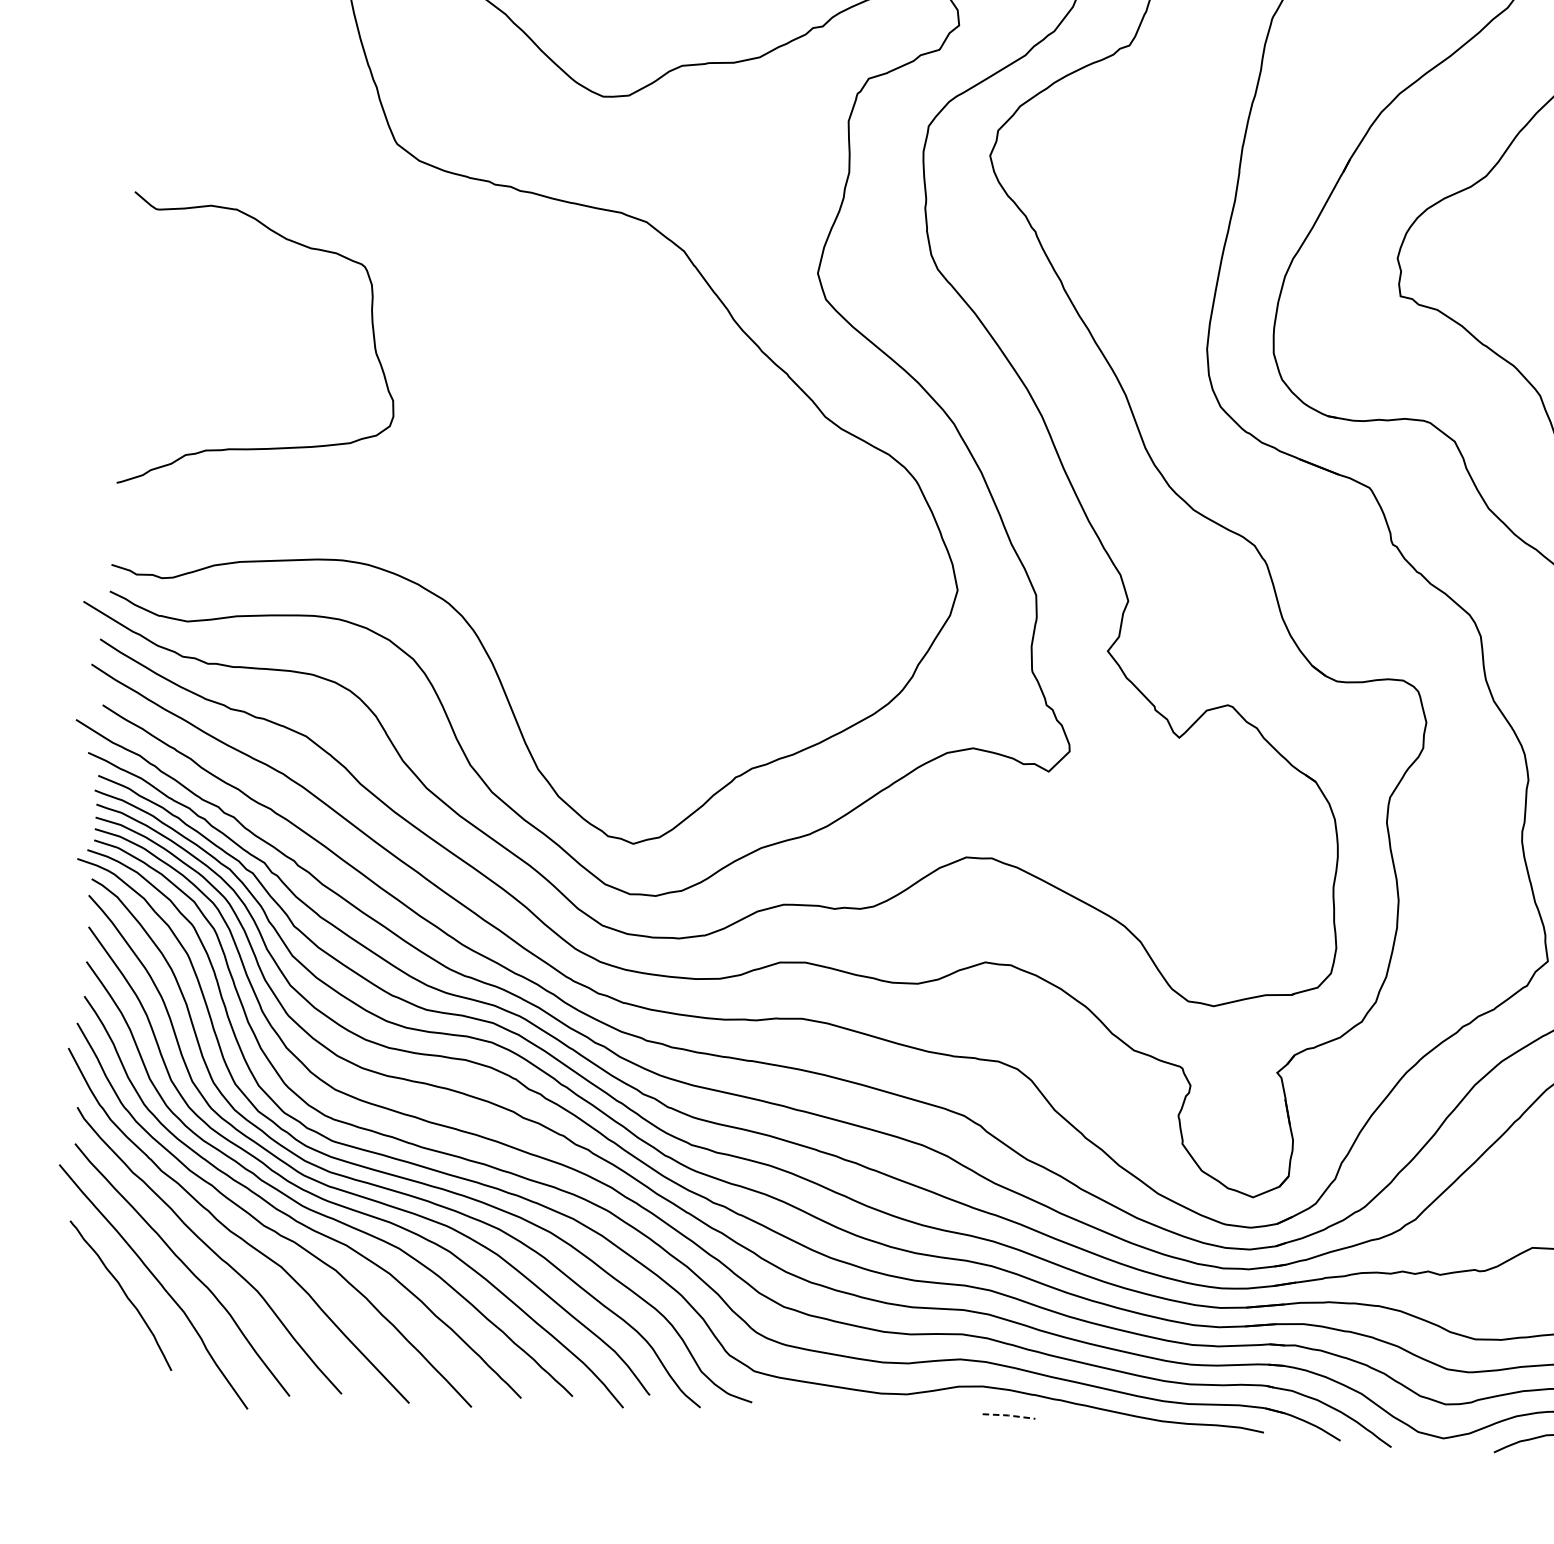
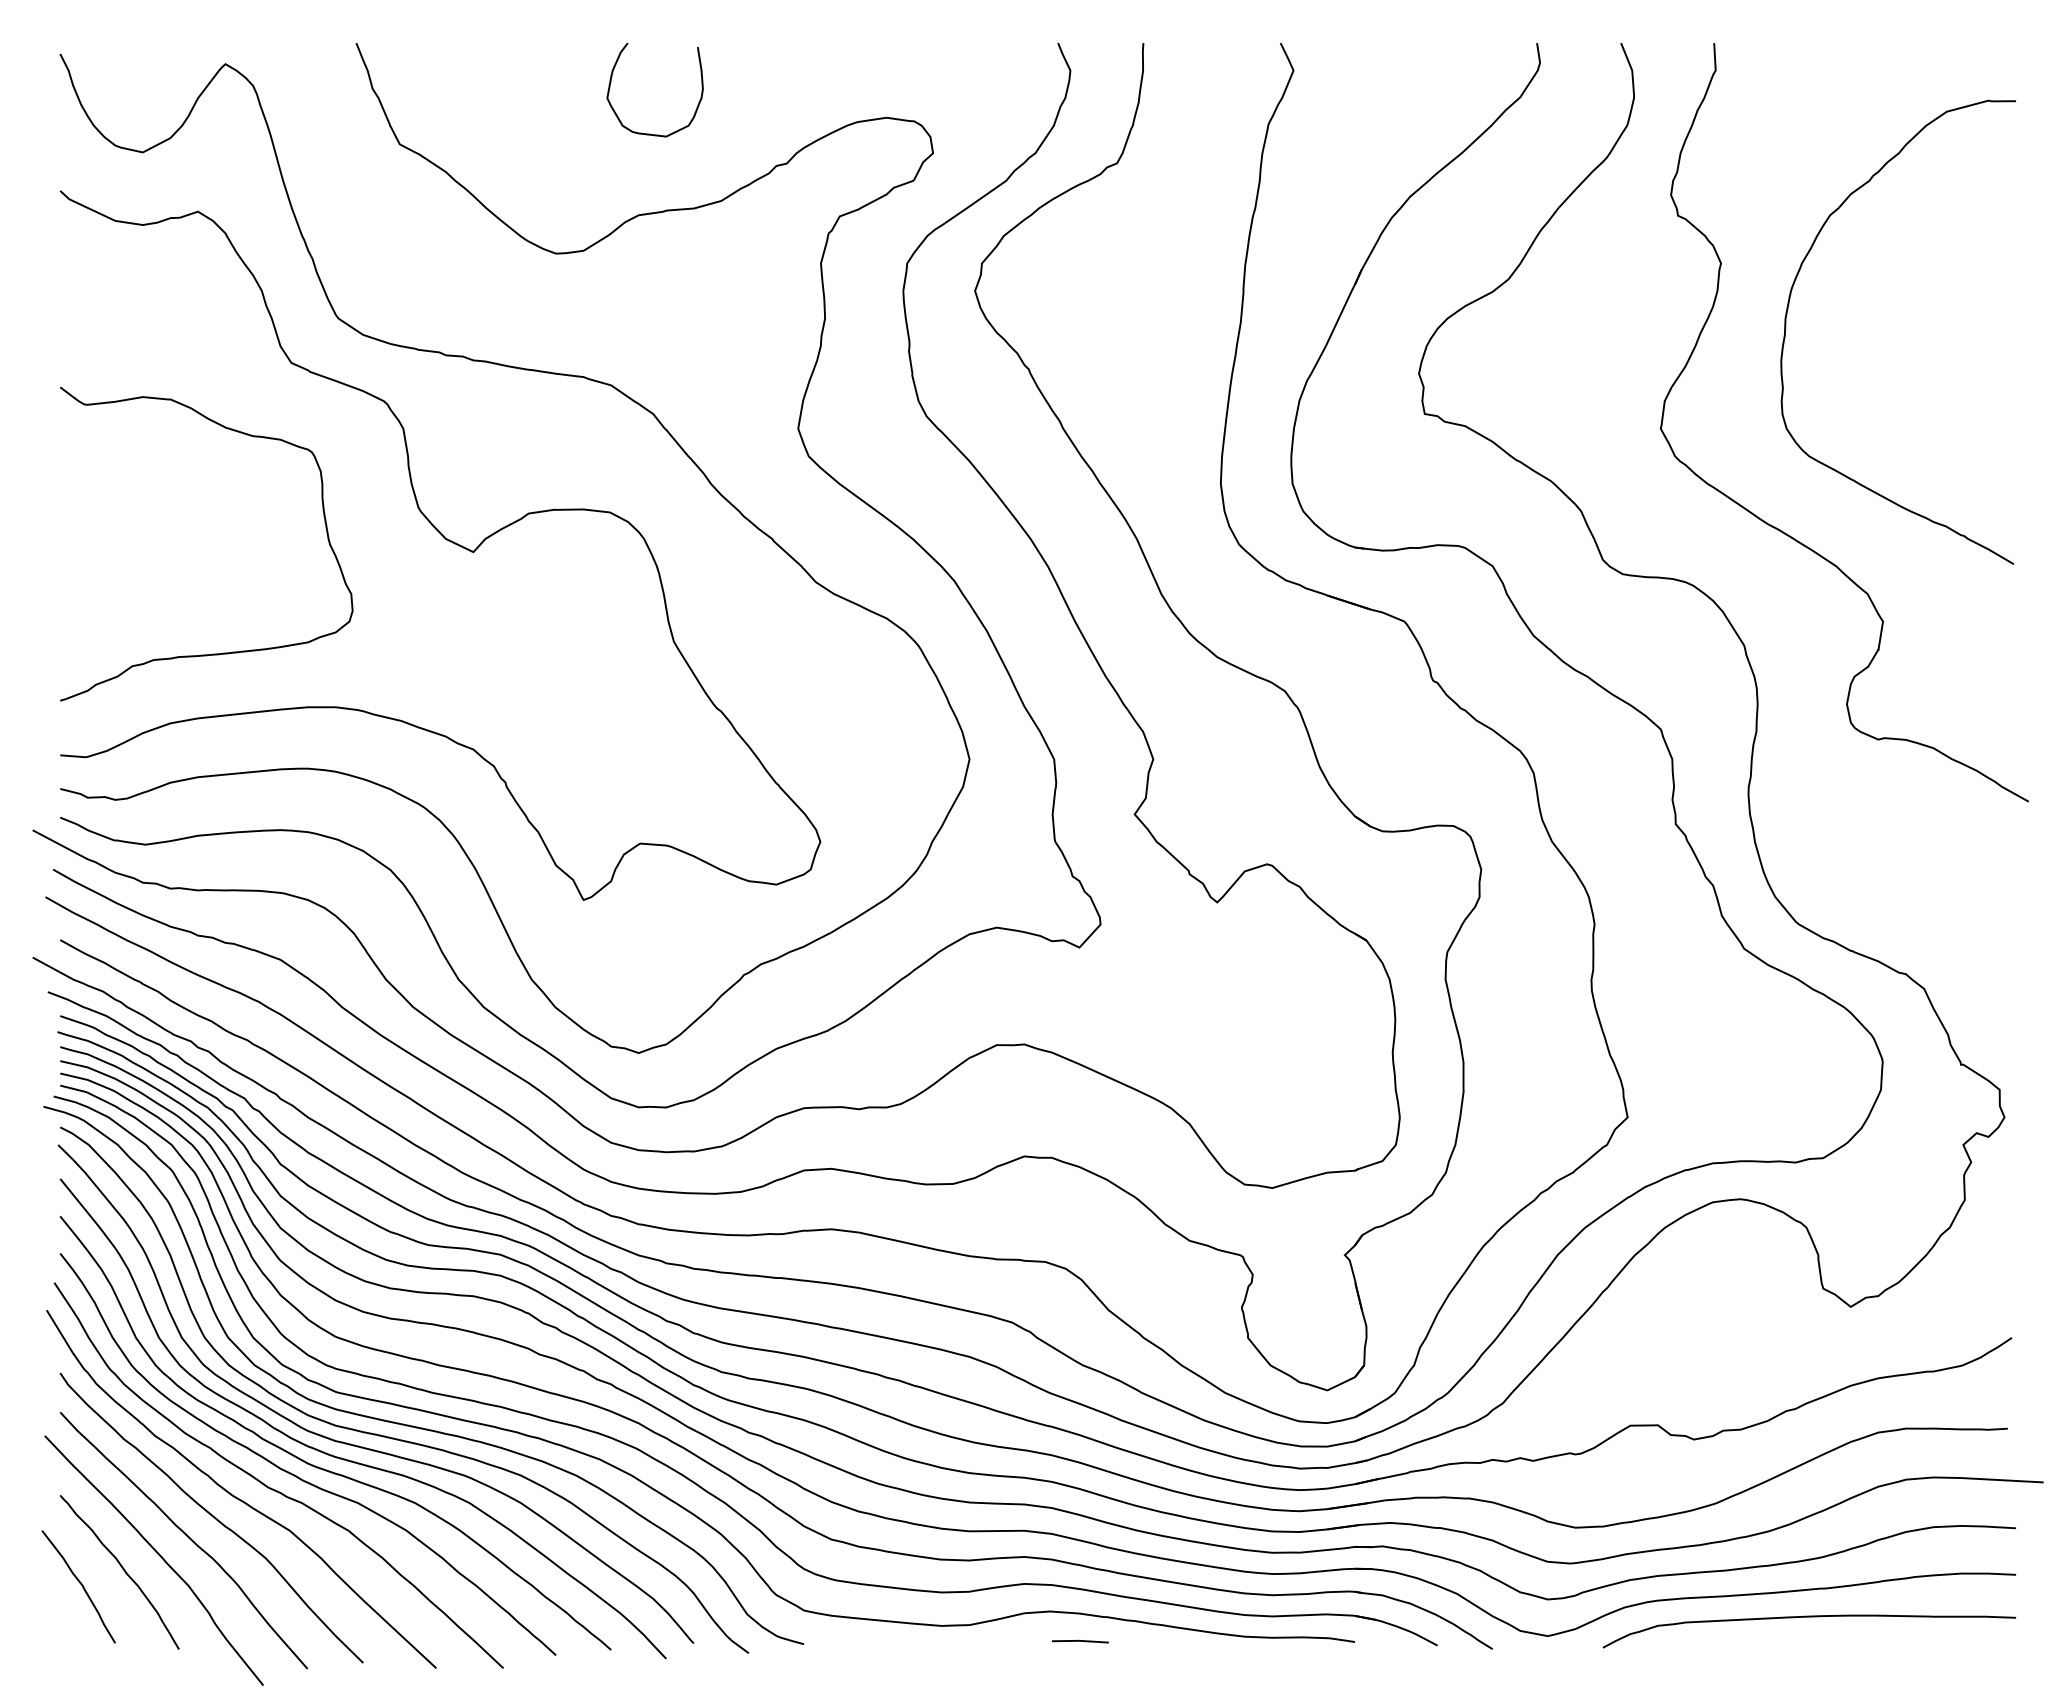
curve: (483, 355) -> (445, 539), added
curve: (83, 1304) -> (80, 1584), added
line: (1009, 1415) -> (1080, 1640), dashed -> solid

